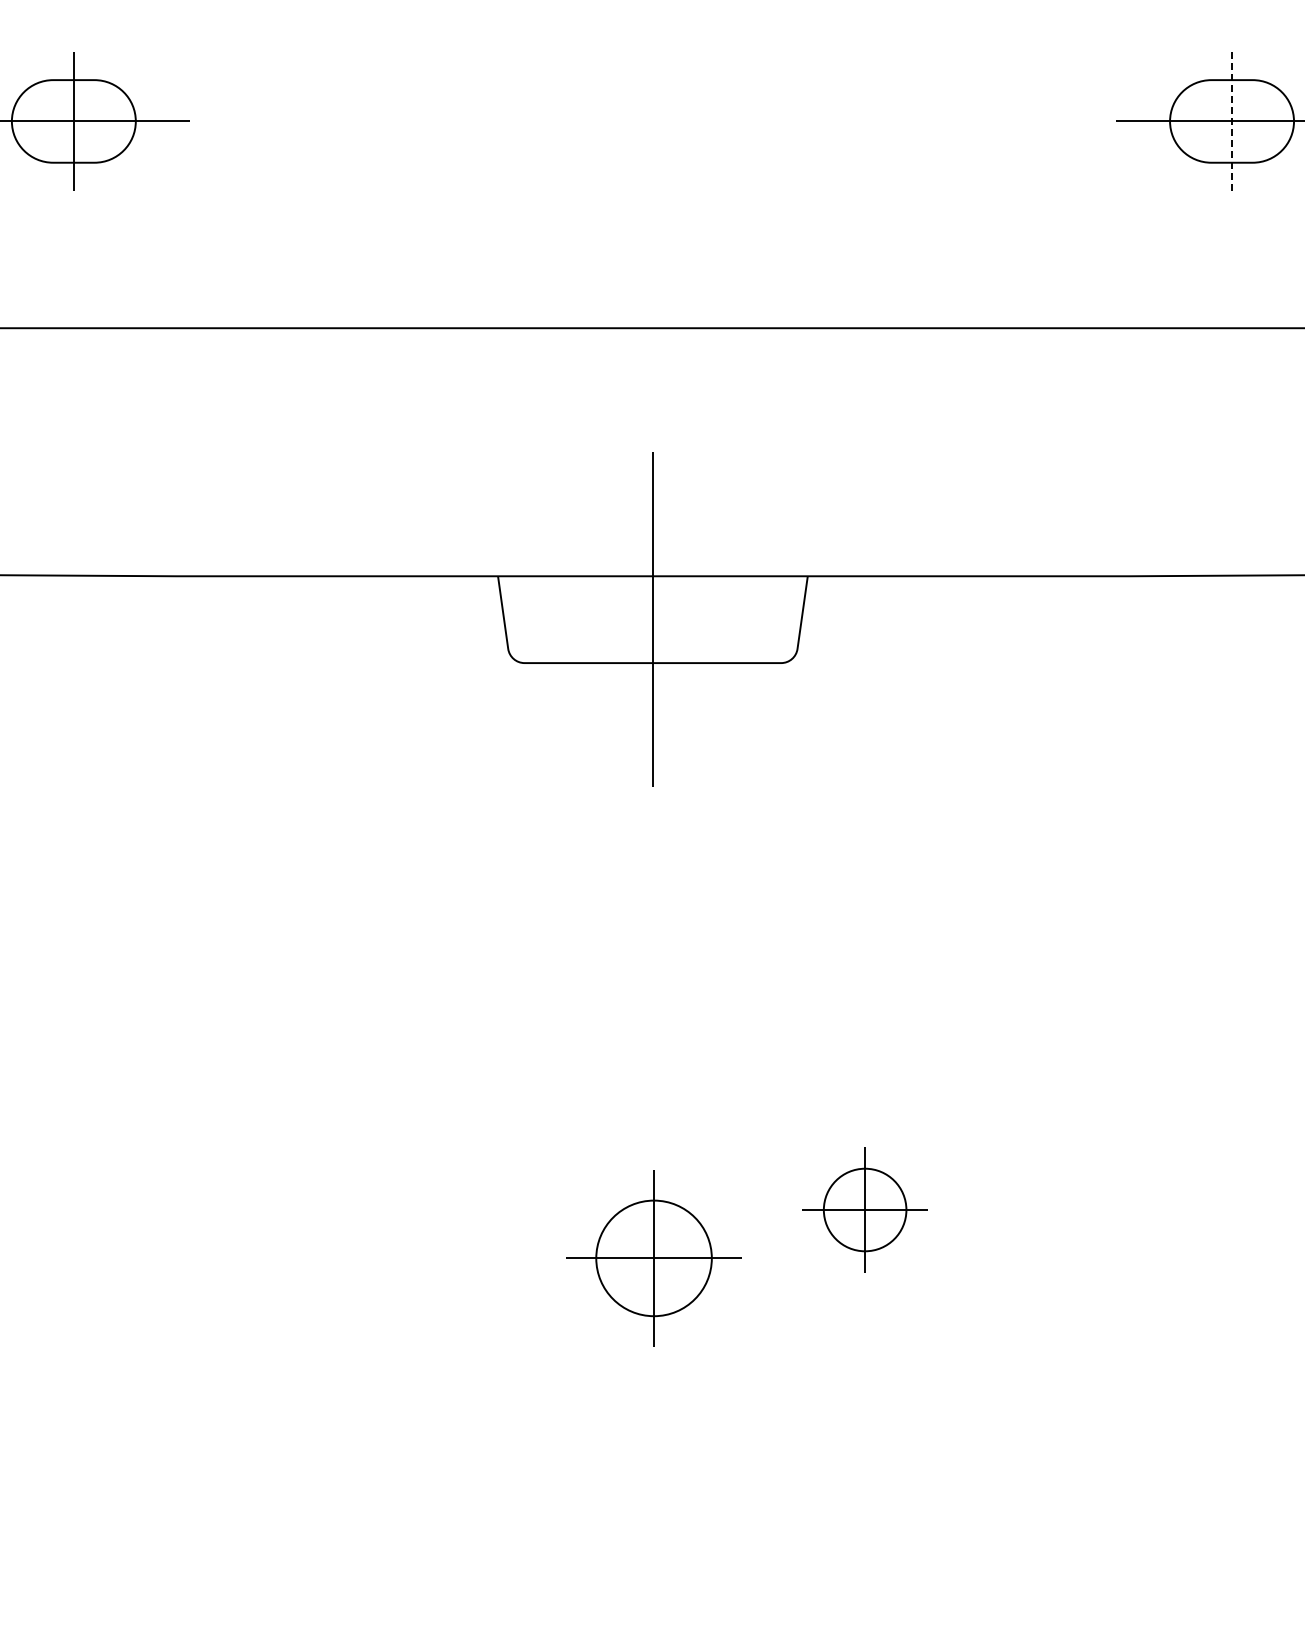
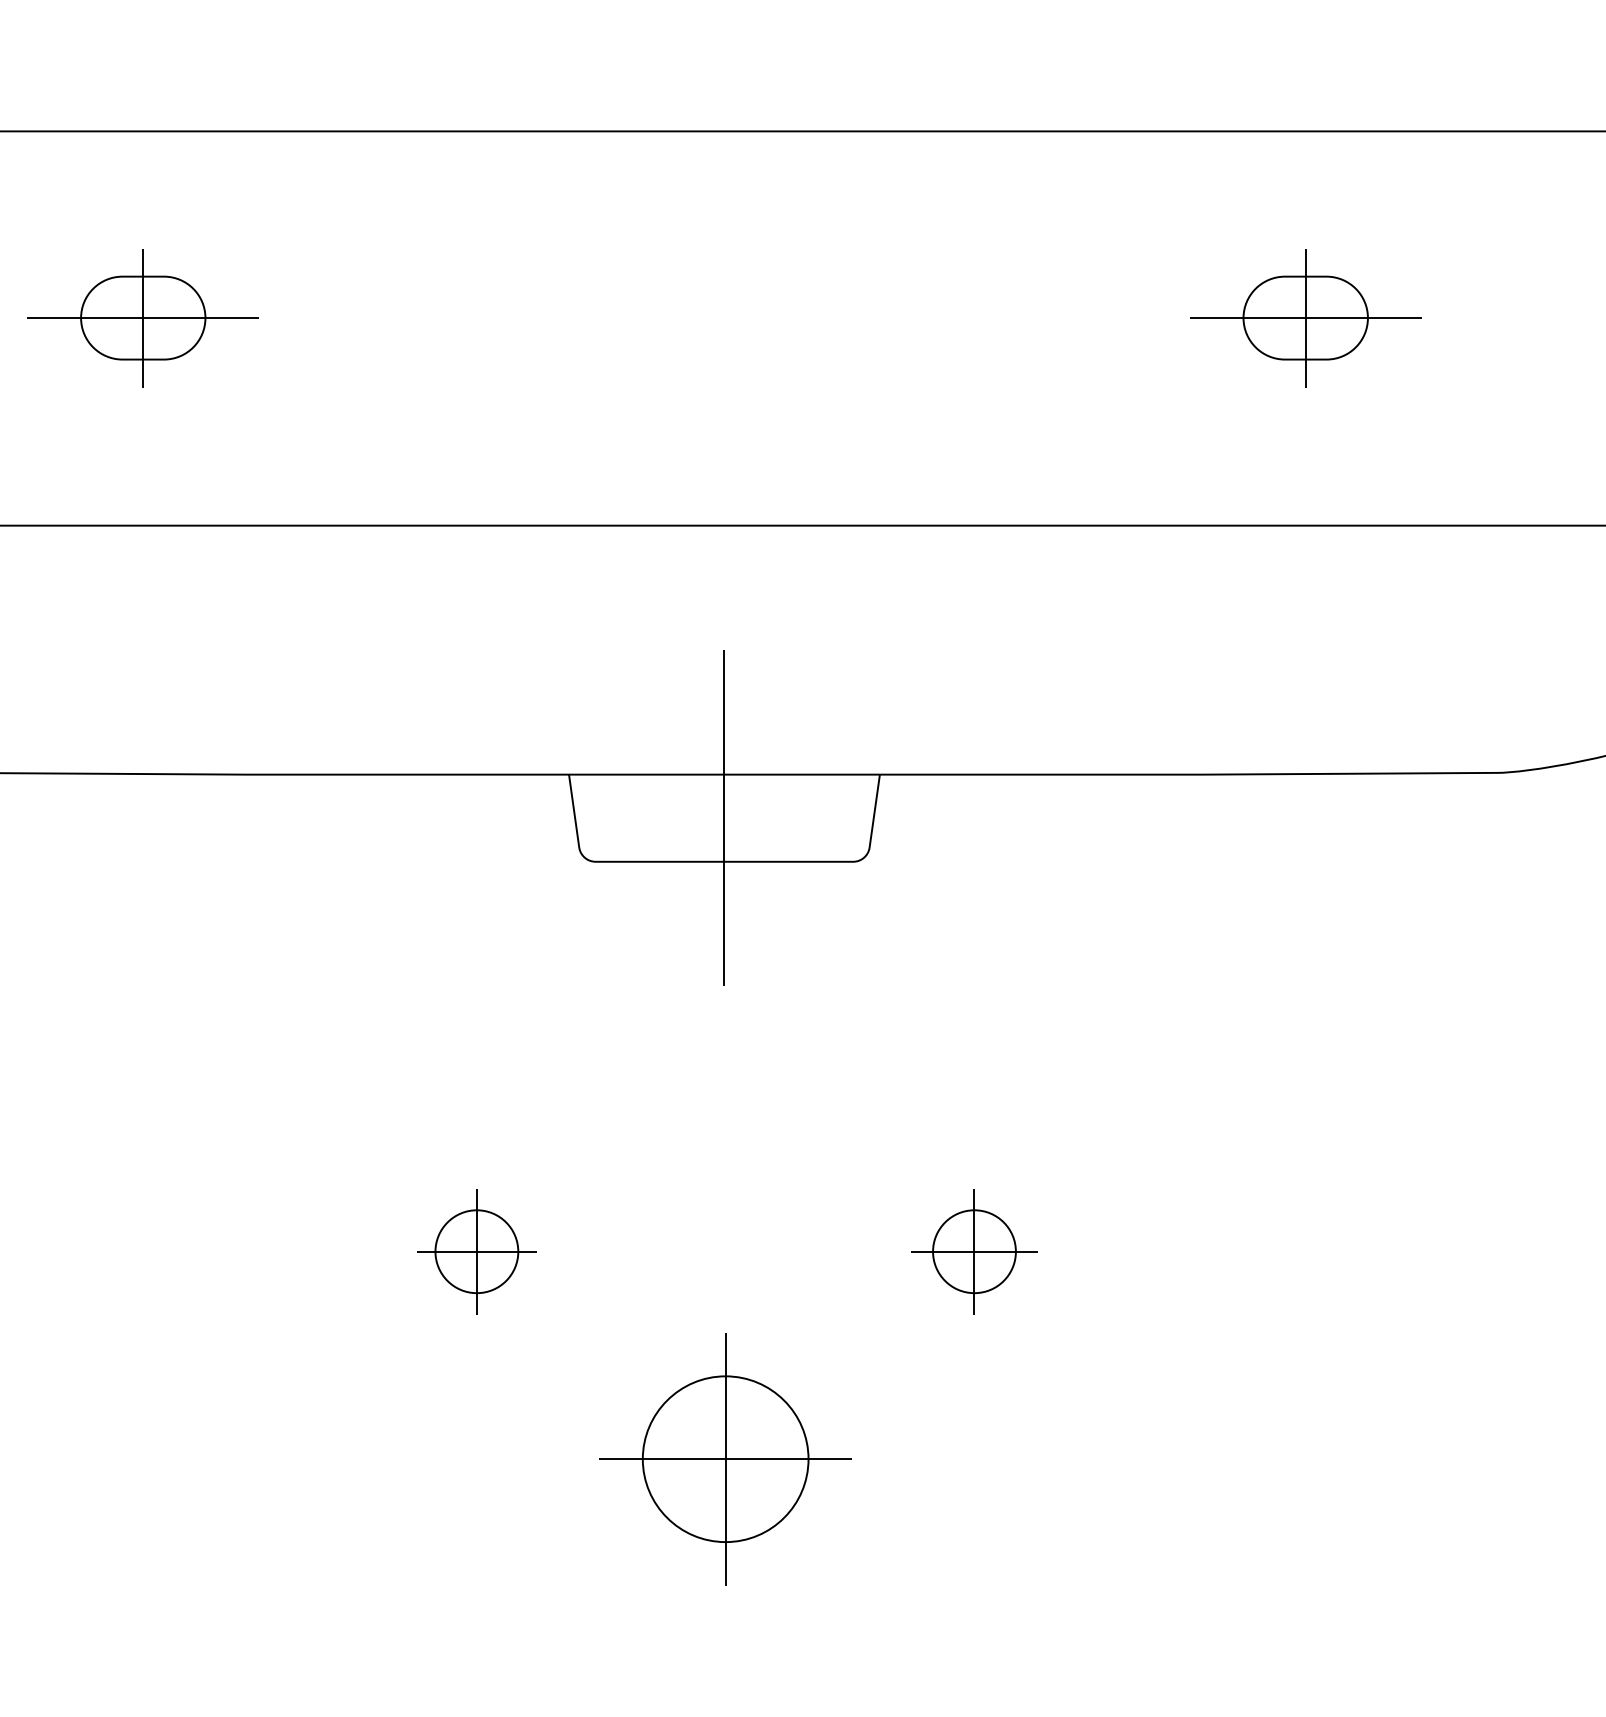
line: (1231, 121) -> (1305, 318), dashed -> solid
part: (405, 1051) -> (476, 1251), added
part: (865, 1209) -> (974, 1251), moved
part: (653, 1258) -> (725, 1459), size x1.43

